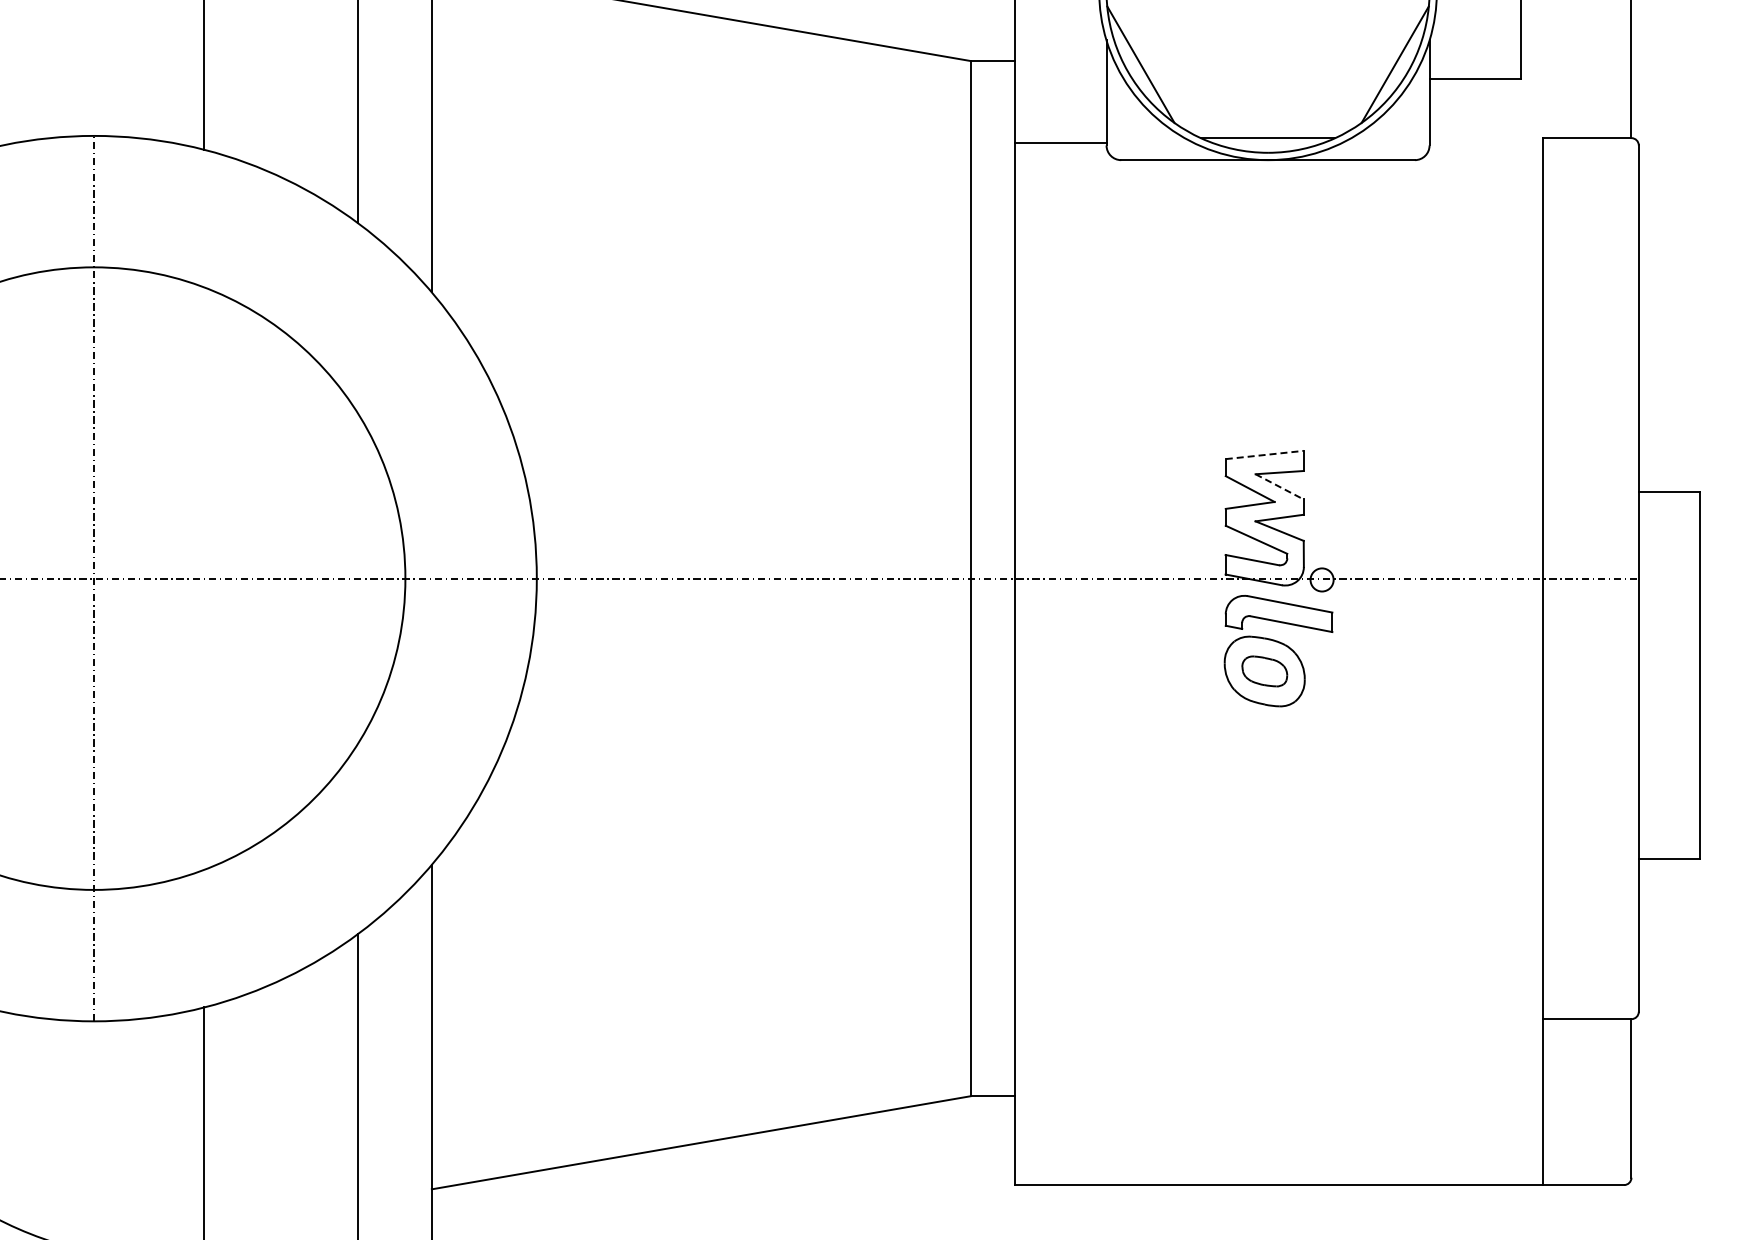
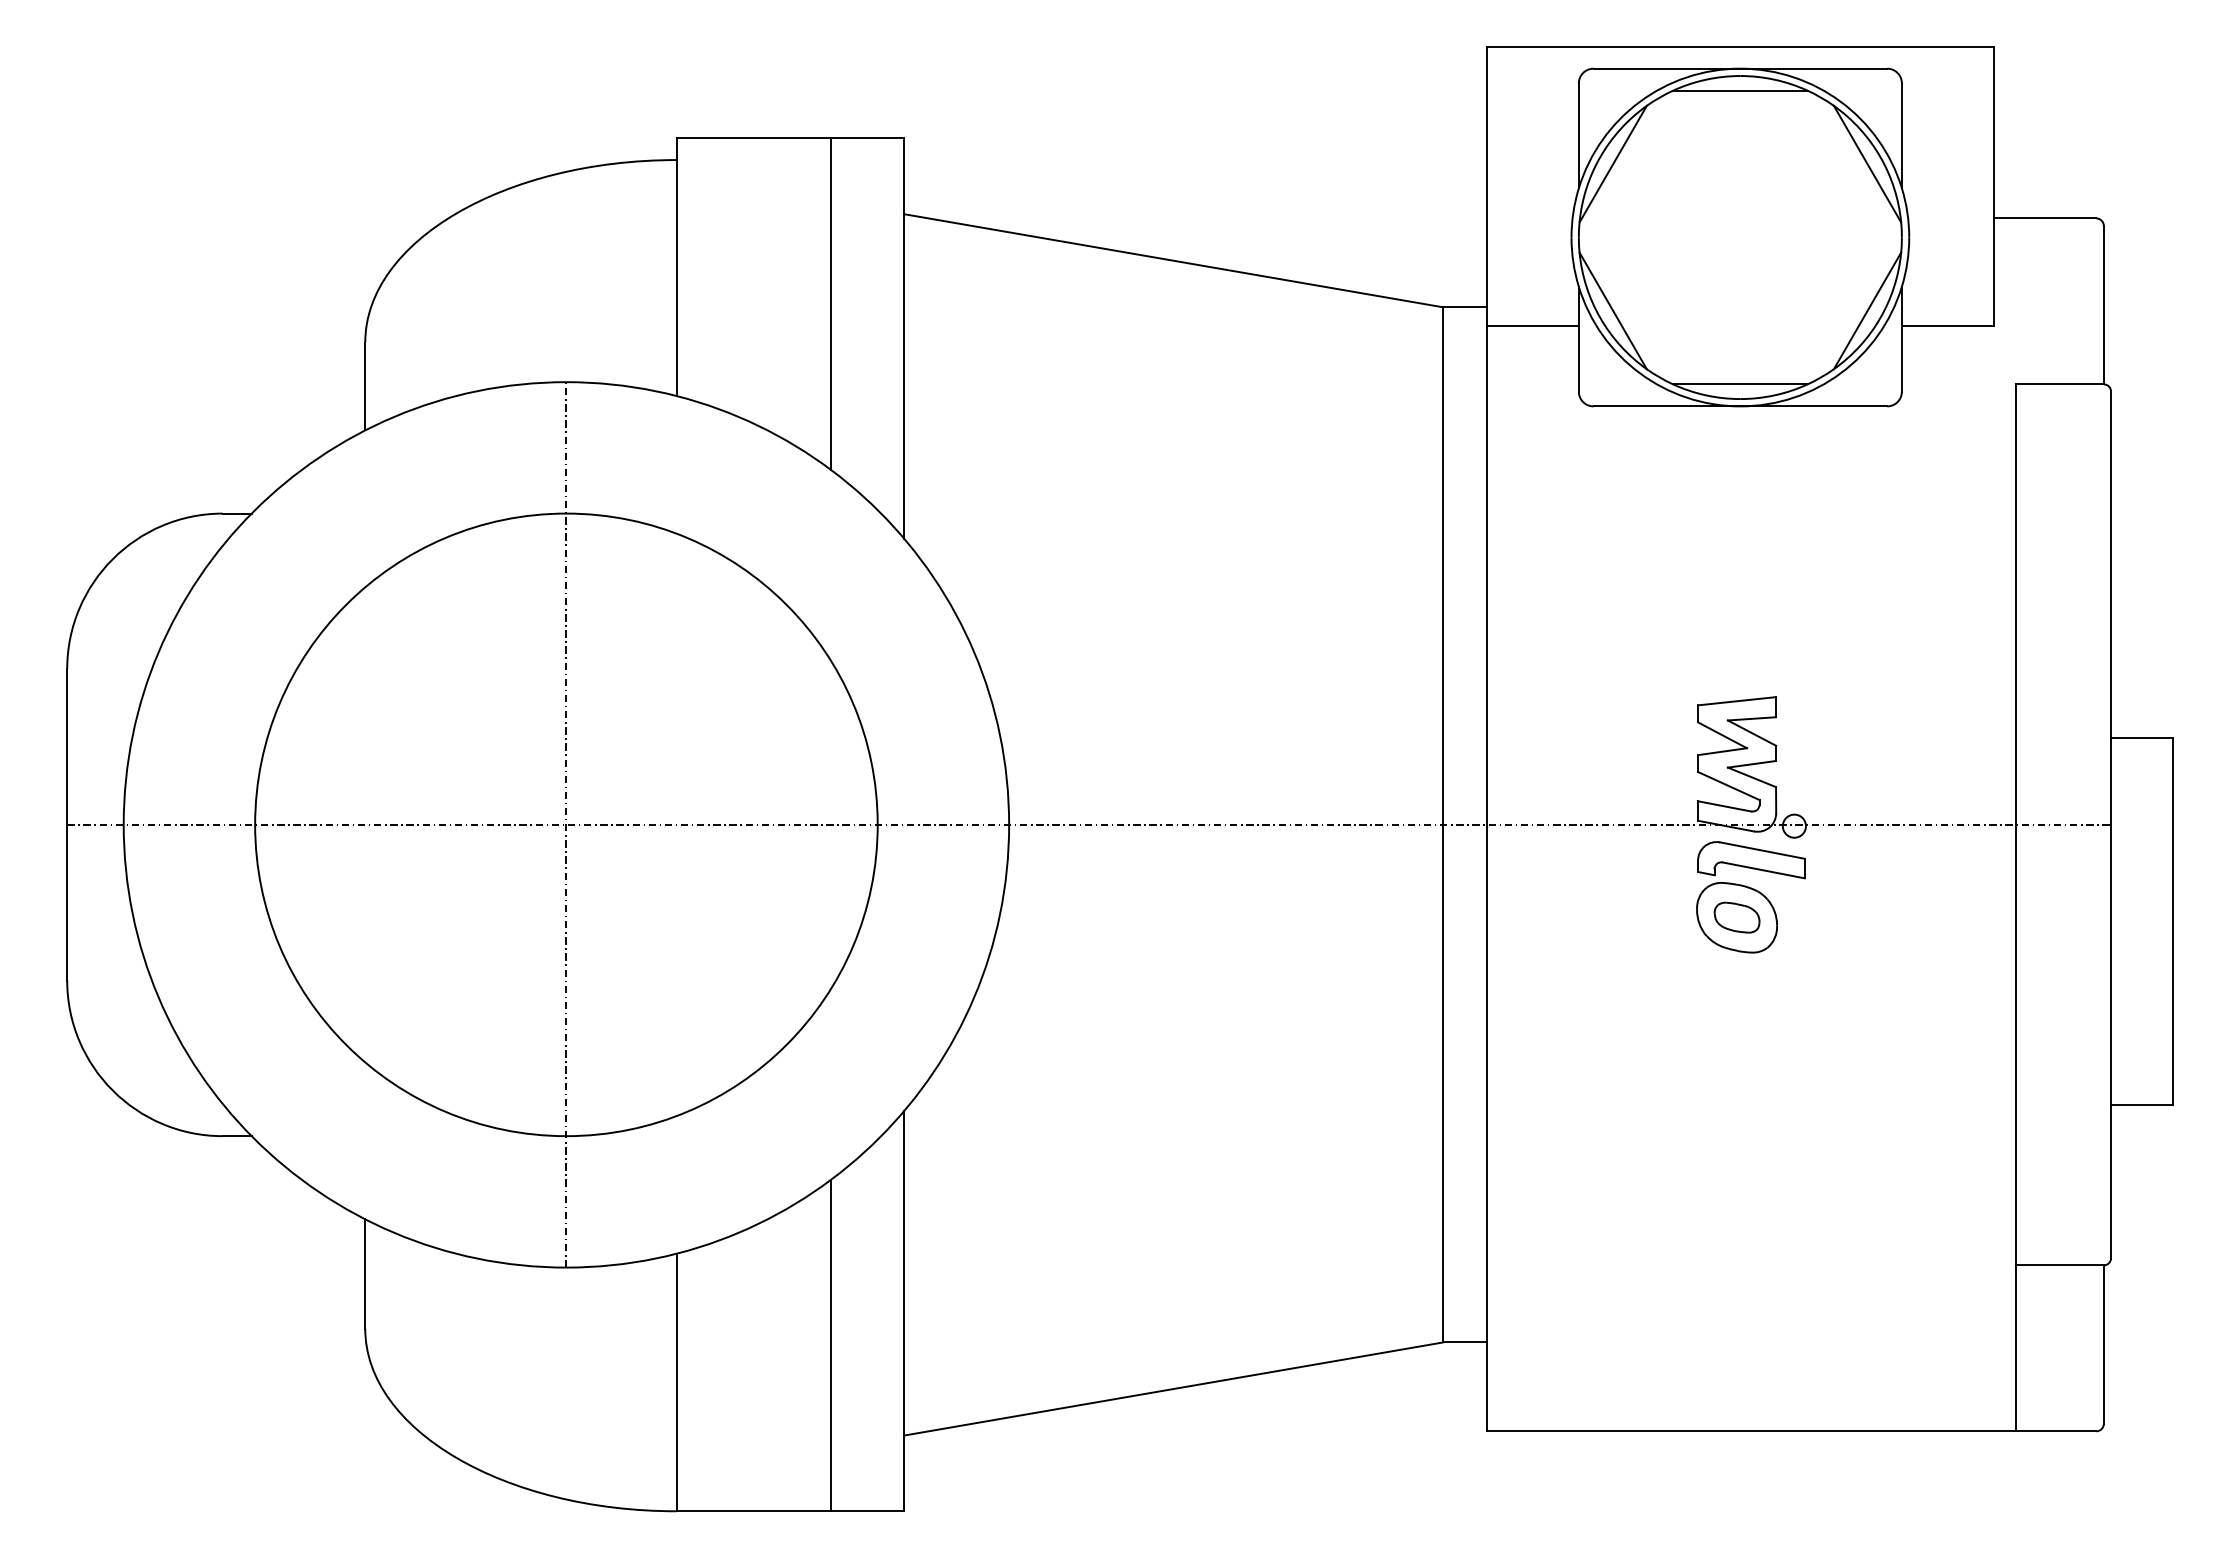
line: (1060, 143) -> (1532, 325), moved
line: (1265, 455) -> (1737, 701), dashed -> solid
line: (1280, 487) -> (1752, 733), dashed -> solid

